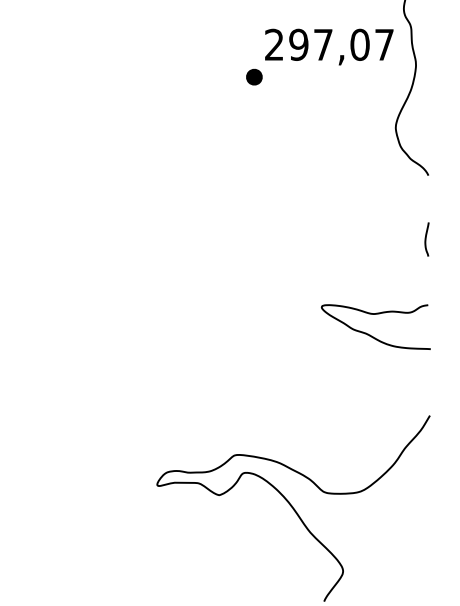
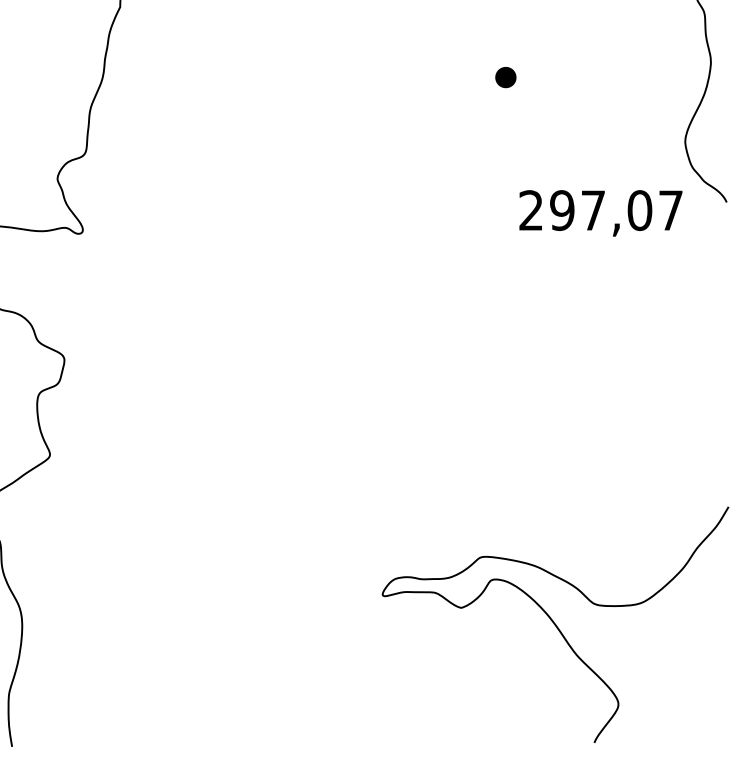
text: (328, 47) -> (600, 213), moved
curve: (425, 239) -> (723, 283), removed
curve: (370, 334) -> (653, 404), removed

